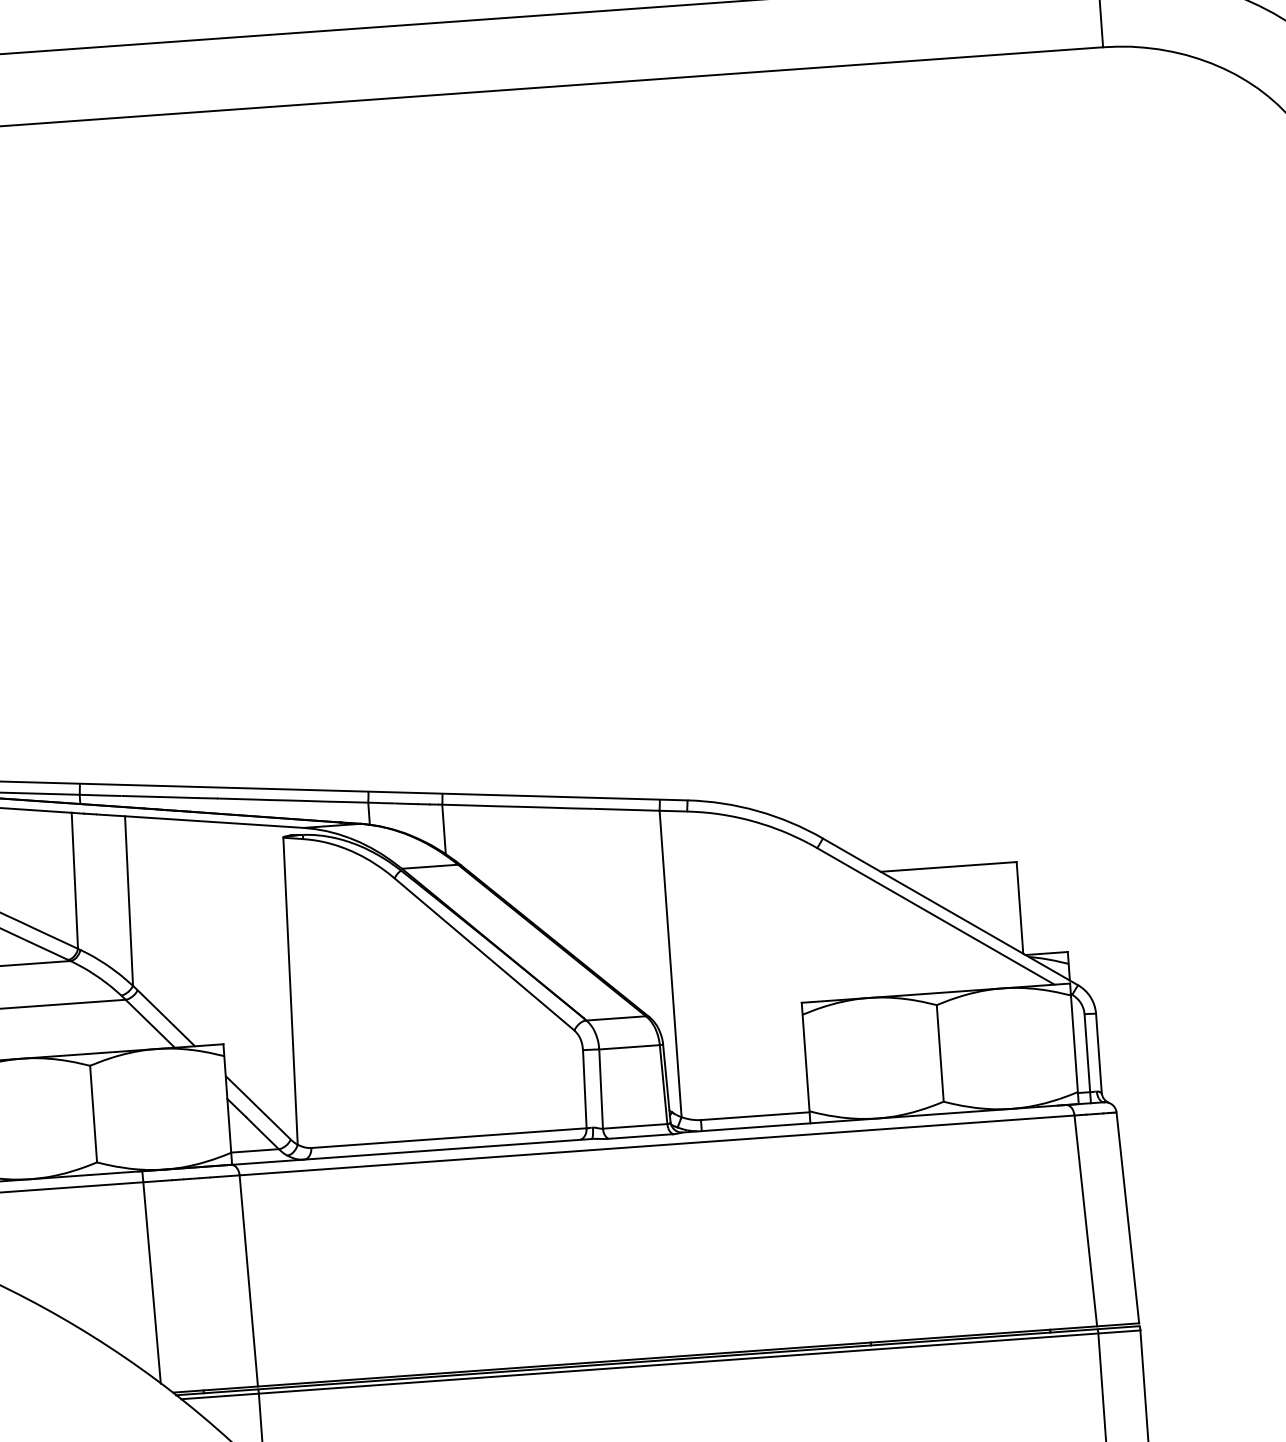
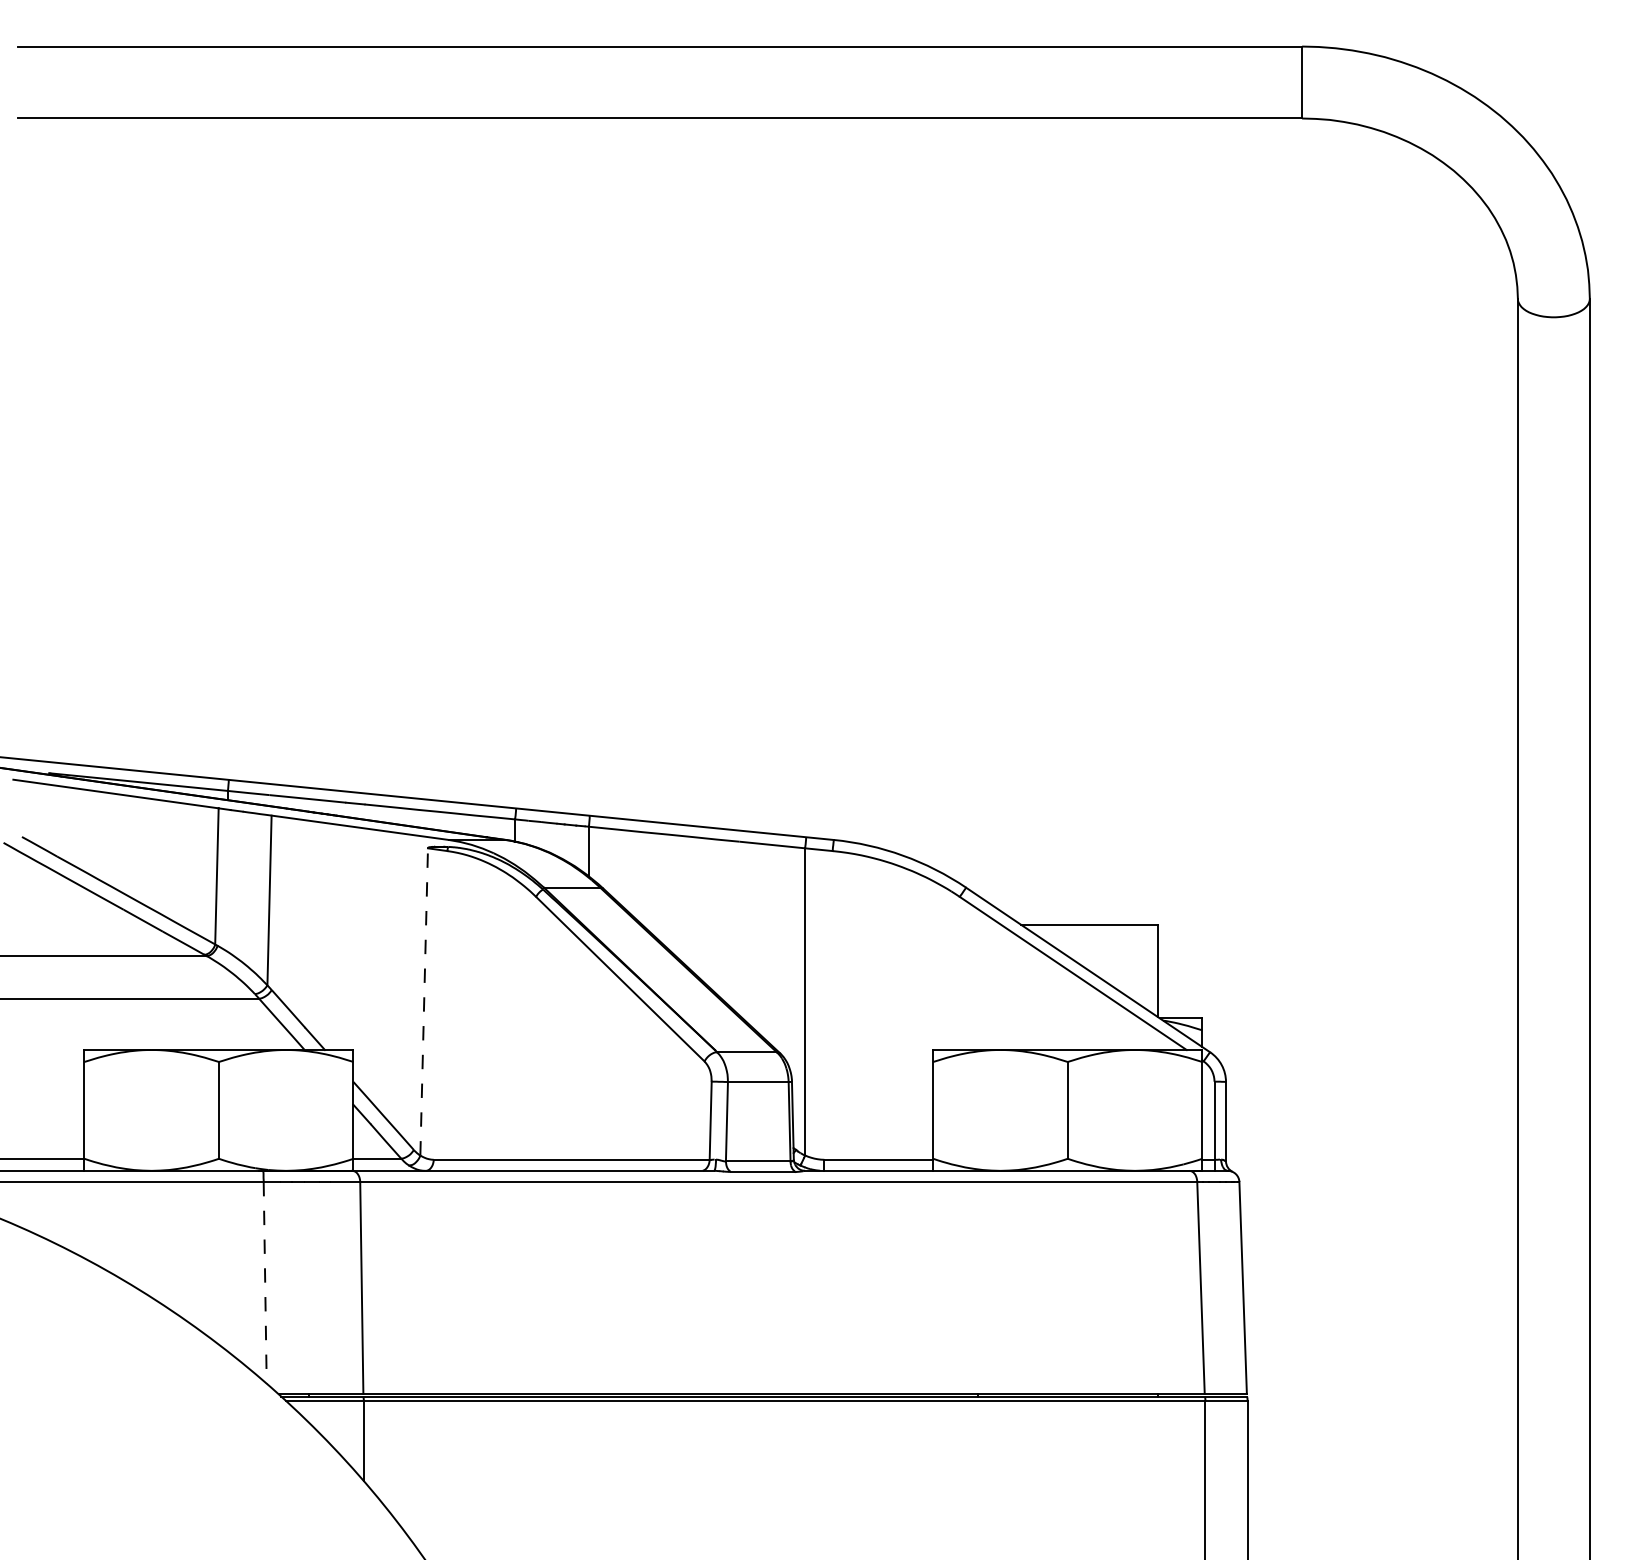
line: (290, 990) -> (424, 1001), solid -> dashed
line: (152, 1283) -> (265, 1283), solid -> dashed

